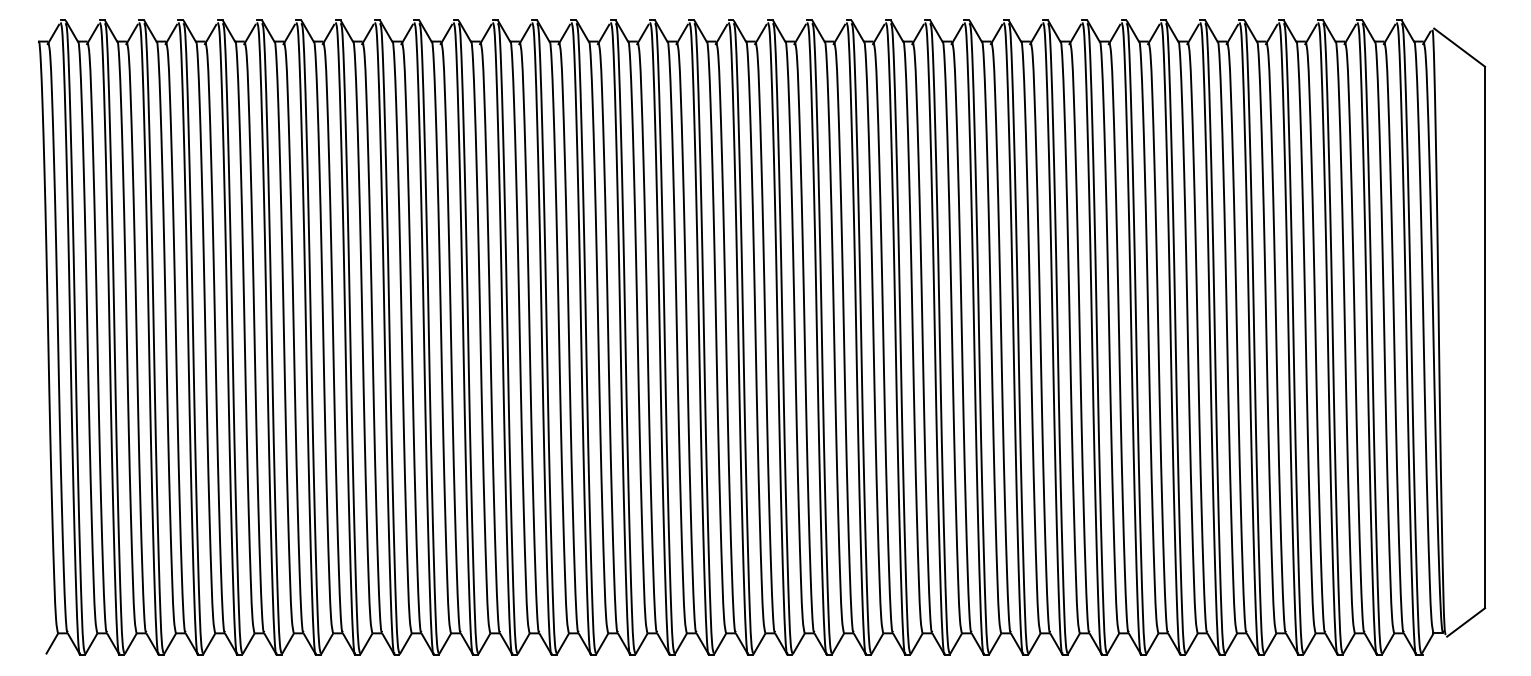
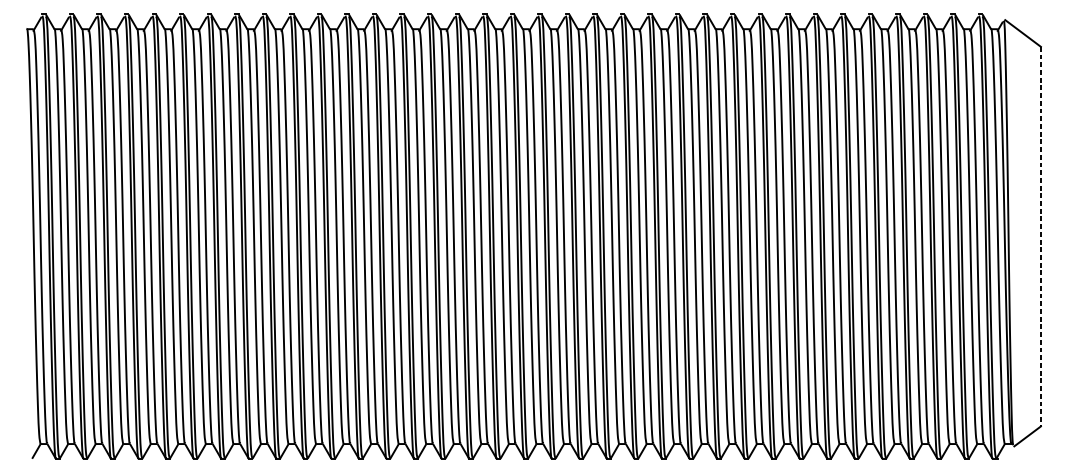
line: (1485, 337) -> (1041, 236), solid -> dashed

